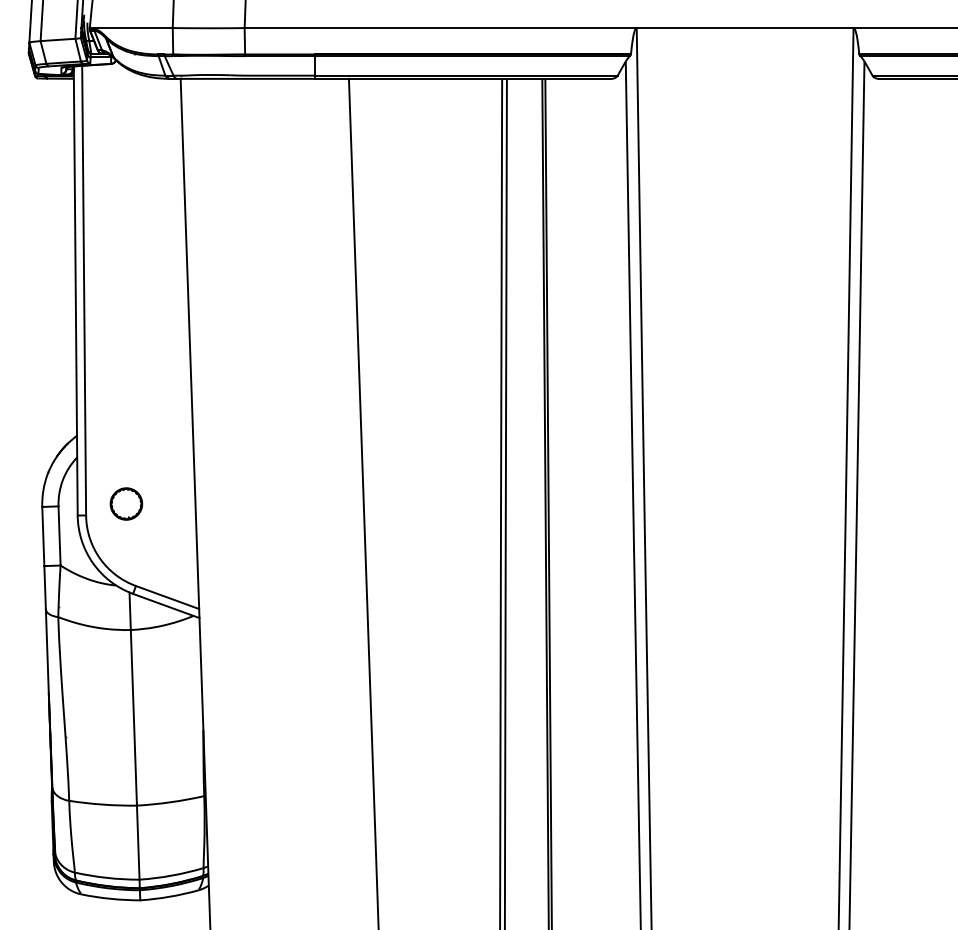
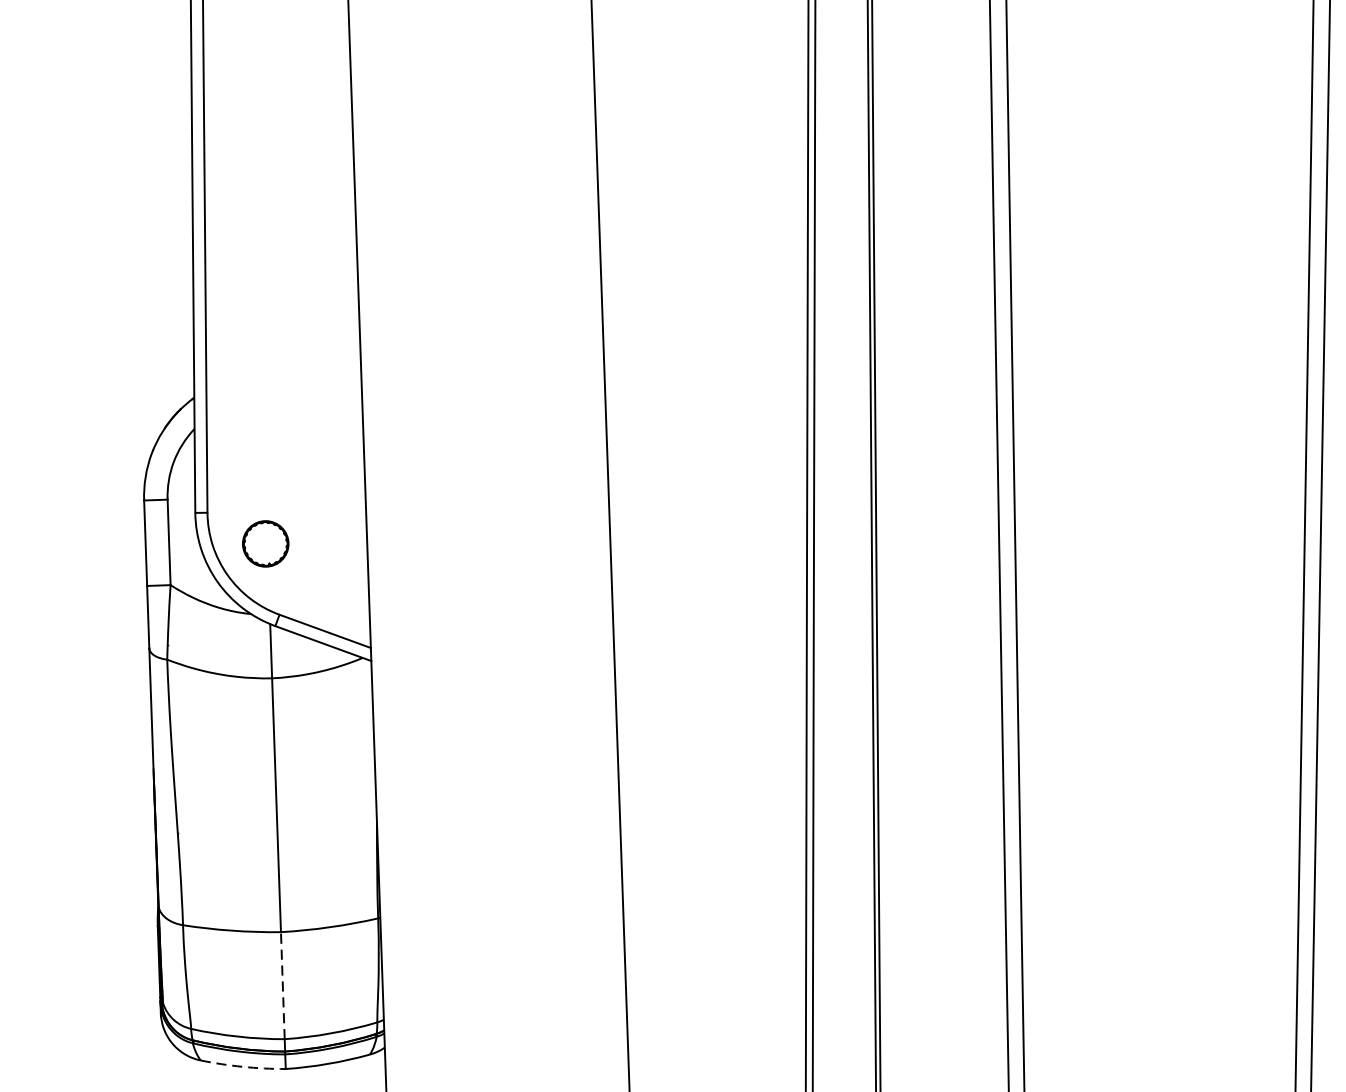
part: (126, 503) -> (265, 543), moved
line: (138, 842) -> (283, 985), solid -> dashed
arc: (110, 898) -> (242, 1066), solid -> dashed

